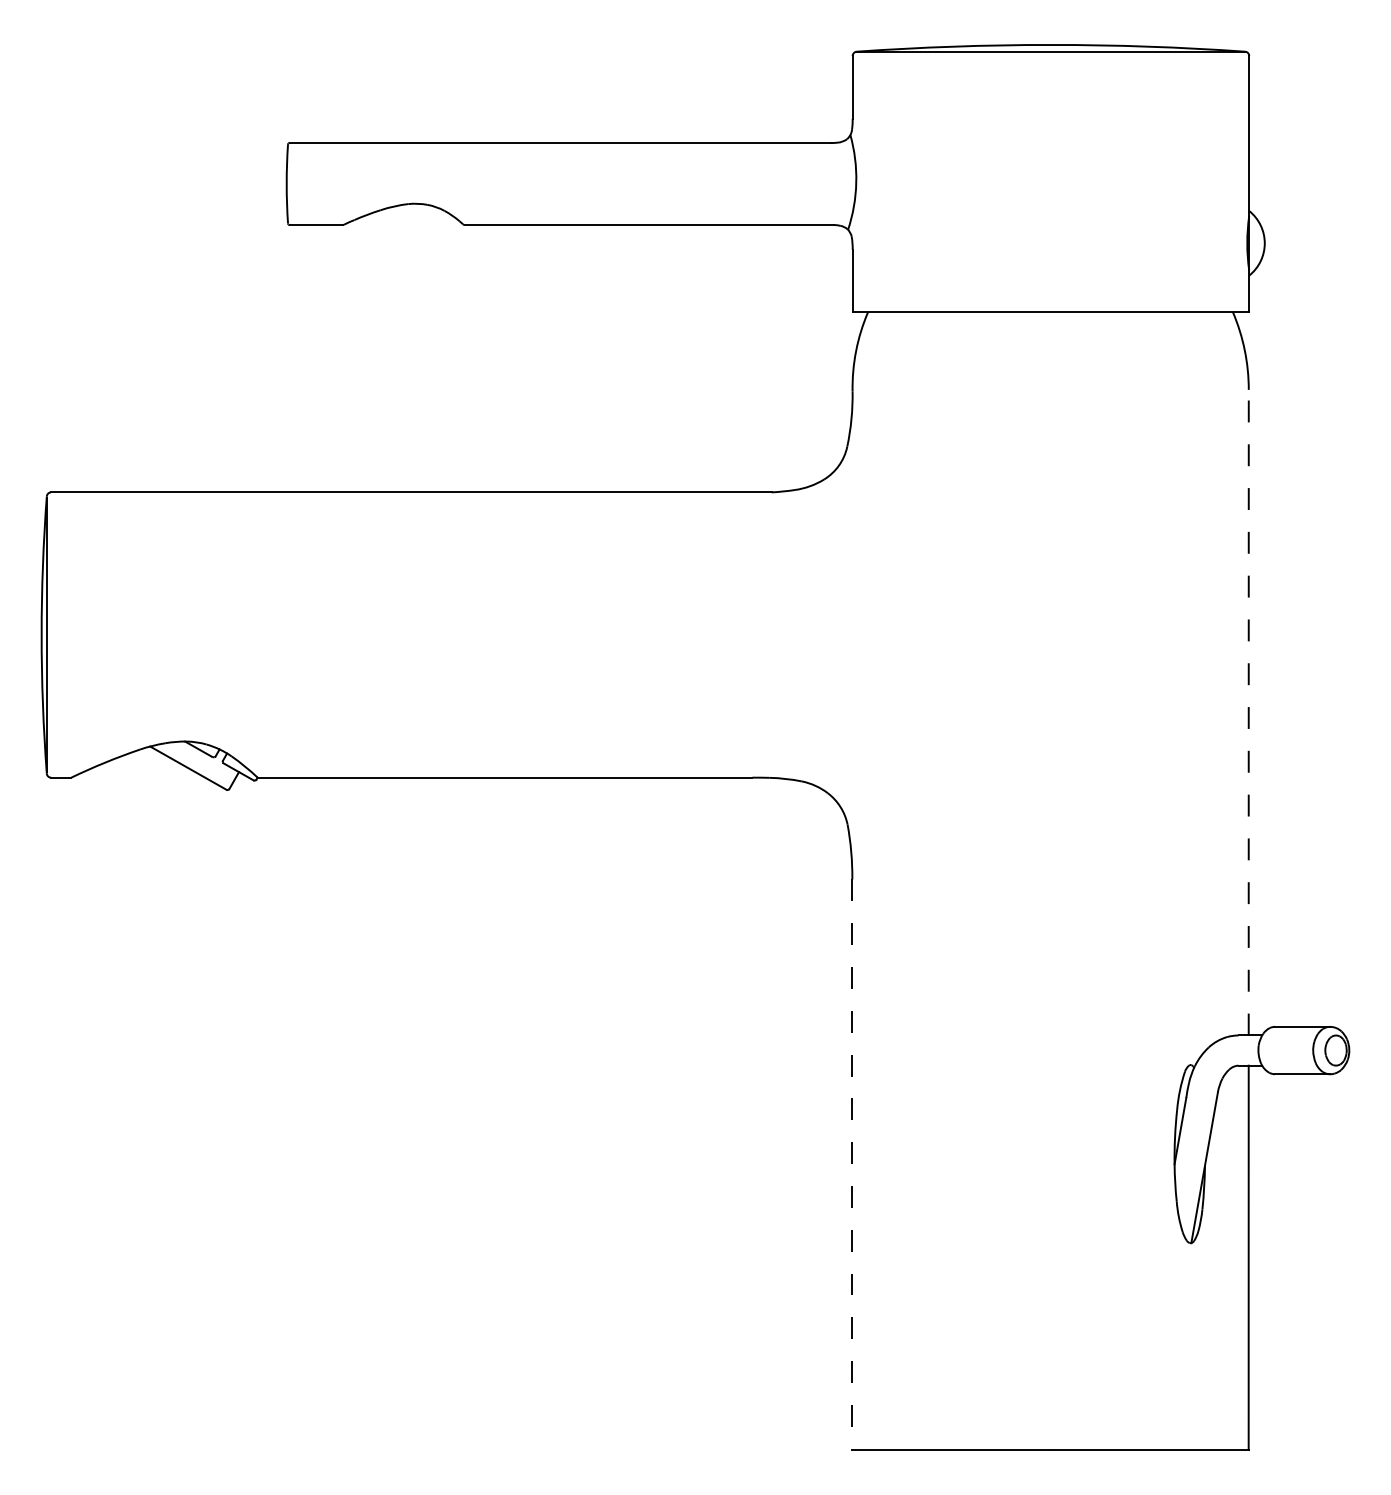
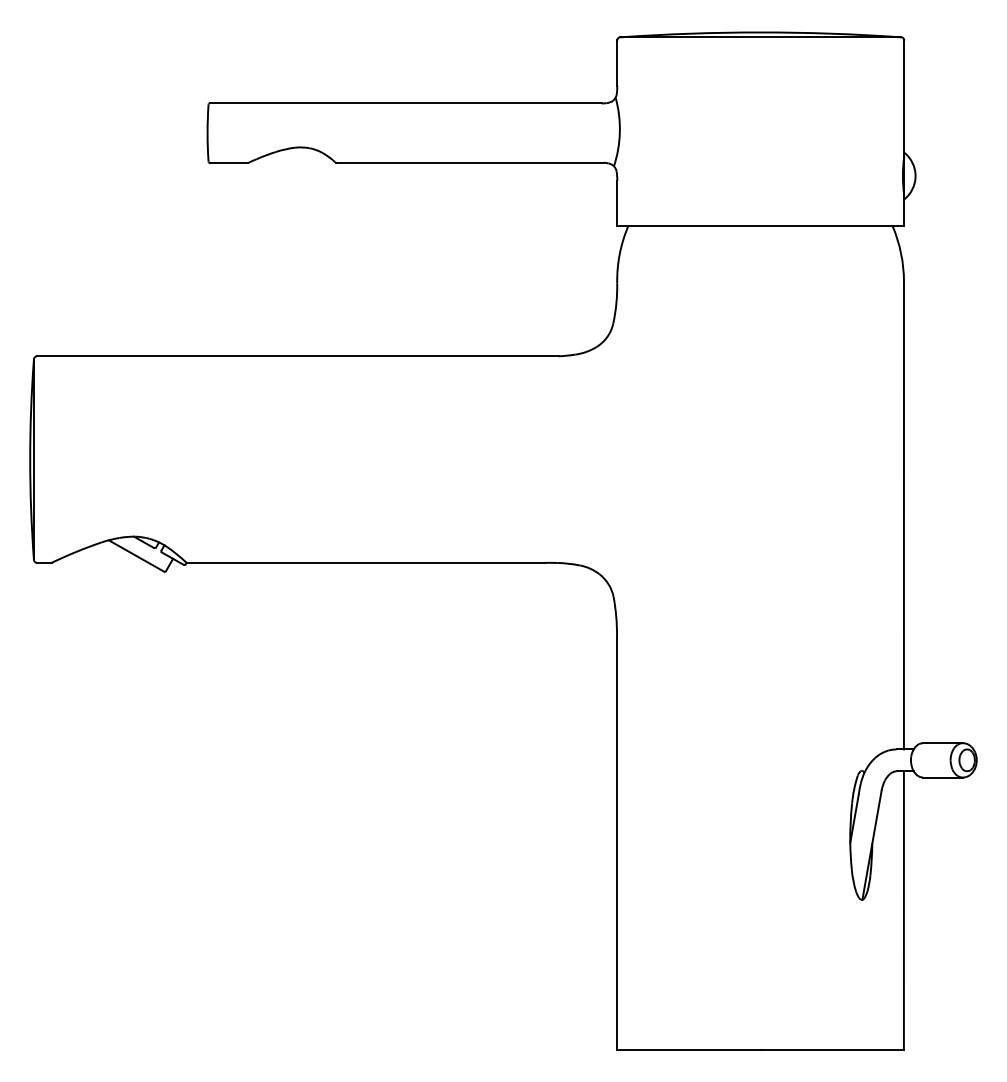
line: (1248, 712) -> (903, 515), dashed -> solid
line: (852, 1165) -> (617, 843), dashed -> solid

